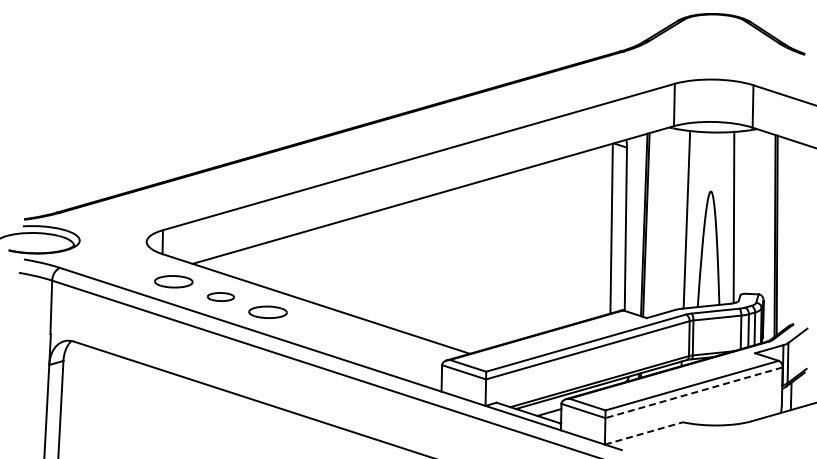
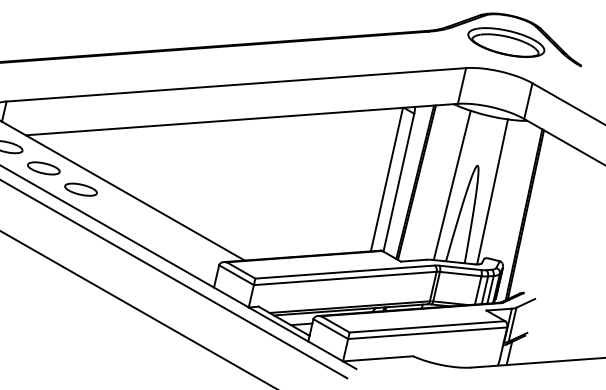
part: (714, 44) -> (506, 41), added
part: (220, 296) -> (43, 167), size x1.43
line: (693, 392) -> (427, 332), dashed -> solid
line: (643, 433) -> (377, 358), dashed -> solid

